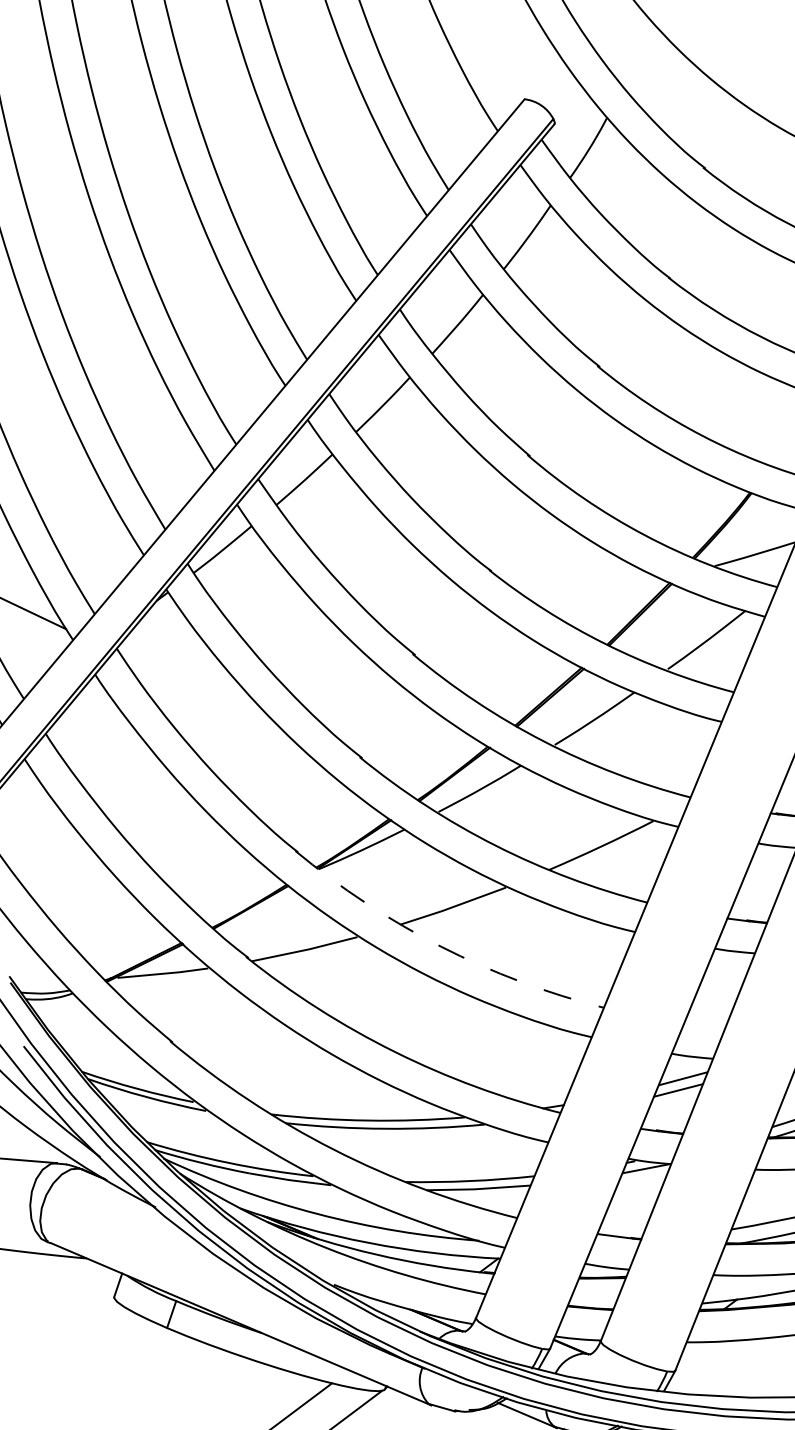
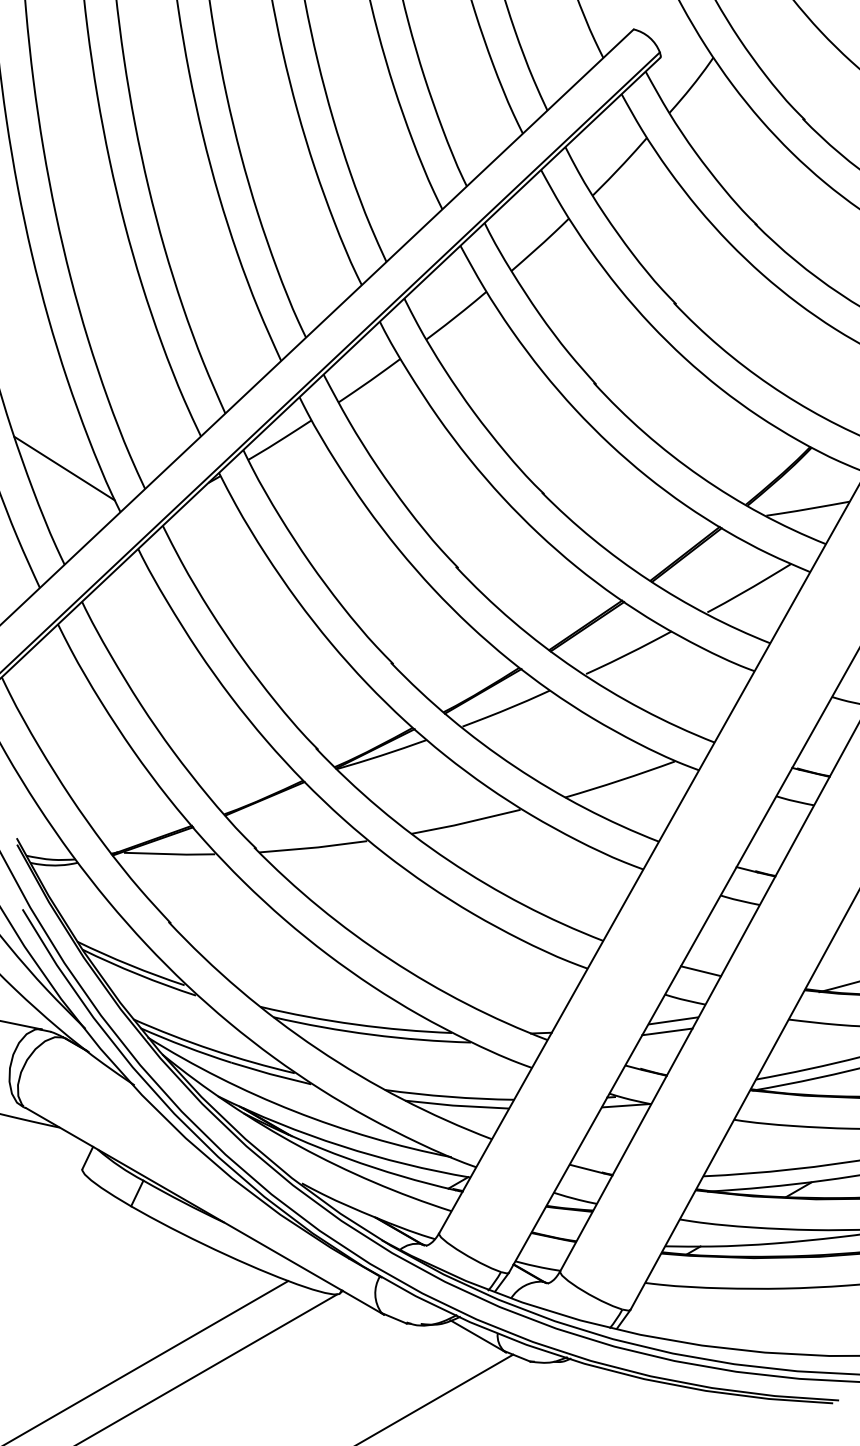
arc: (440, 946) -> (448, 860), dashed -> solid
line: (704, 1026) -> (700, 971), added

